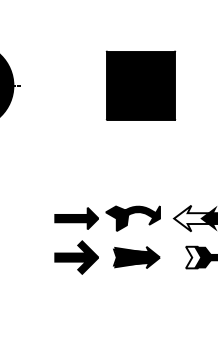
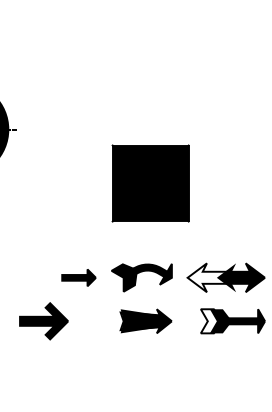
part: (140, 85) -> (150, 183), moved
part: (76, 218) -> (78, 277), size x0.7
part: (76, 257) -> (43, 321), moved

